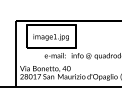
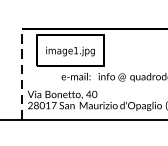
line: (15, 53) -> (21, 73), solid -> dashed

